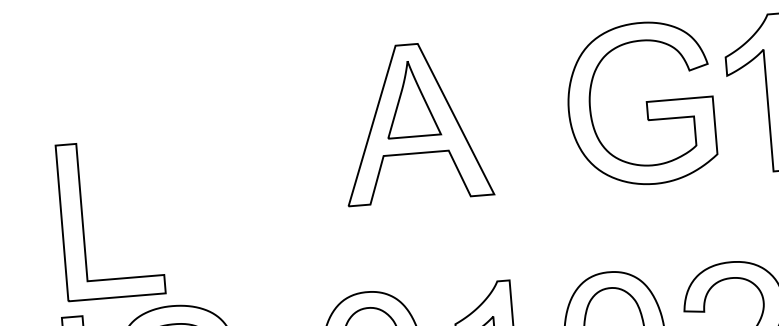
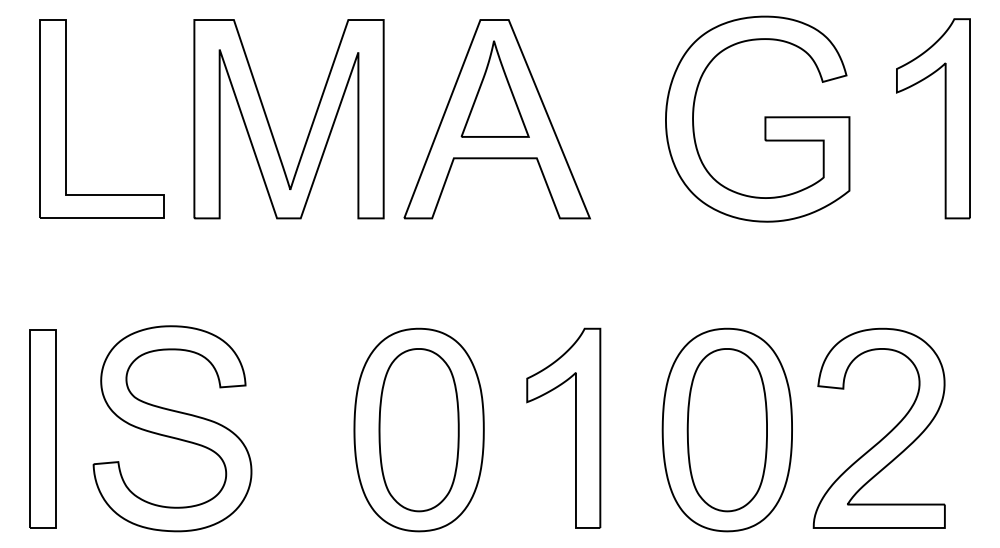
part: (646, 102) -> (764, 118), moved
part: (237, 142) -> (270, 125), added
part: (82, 221) -> (66, 118), moved

